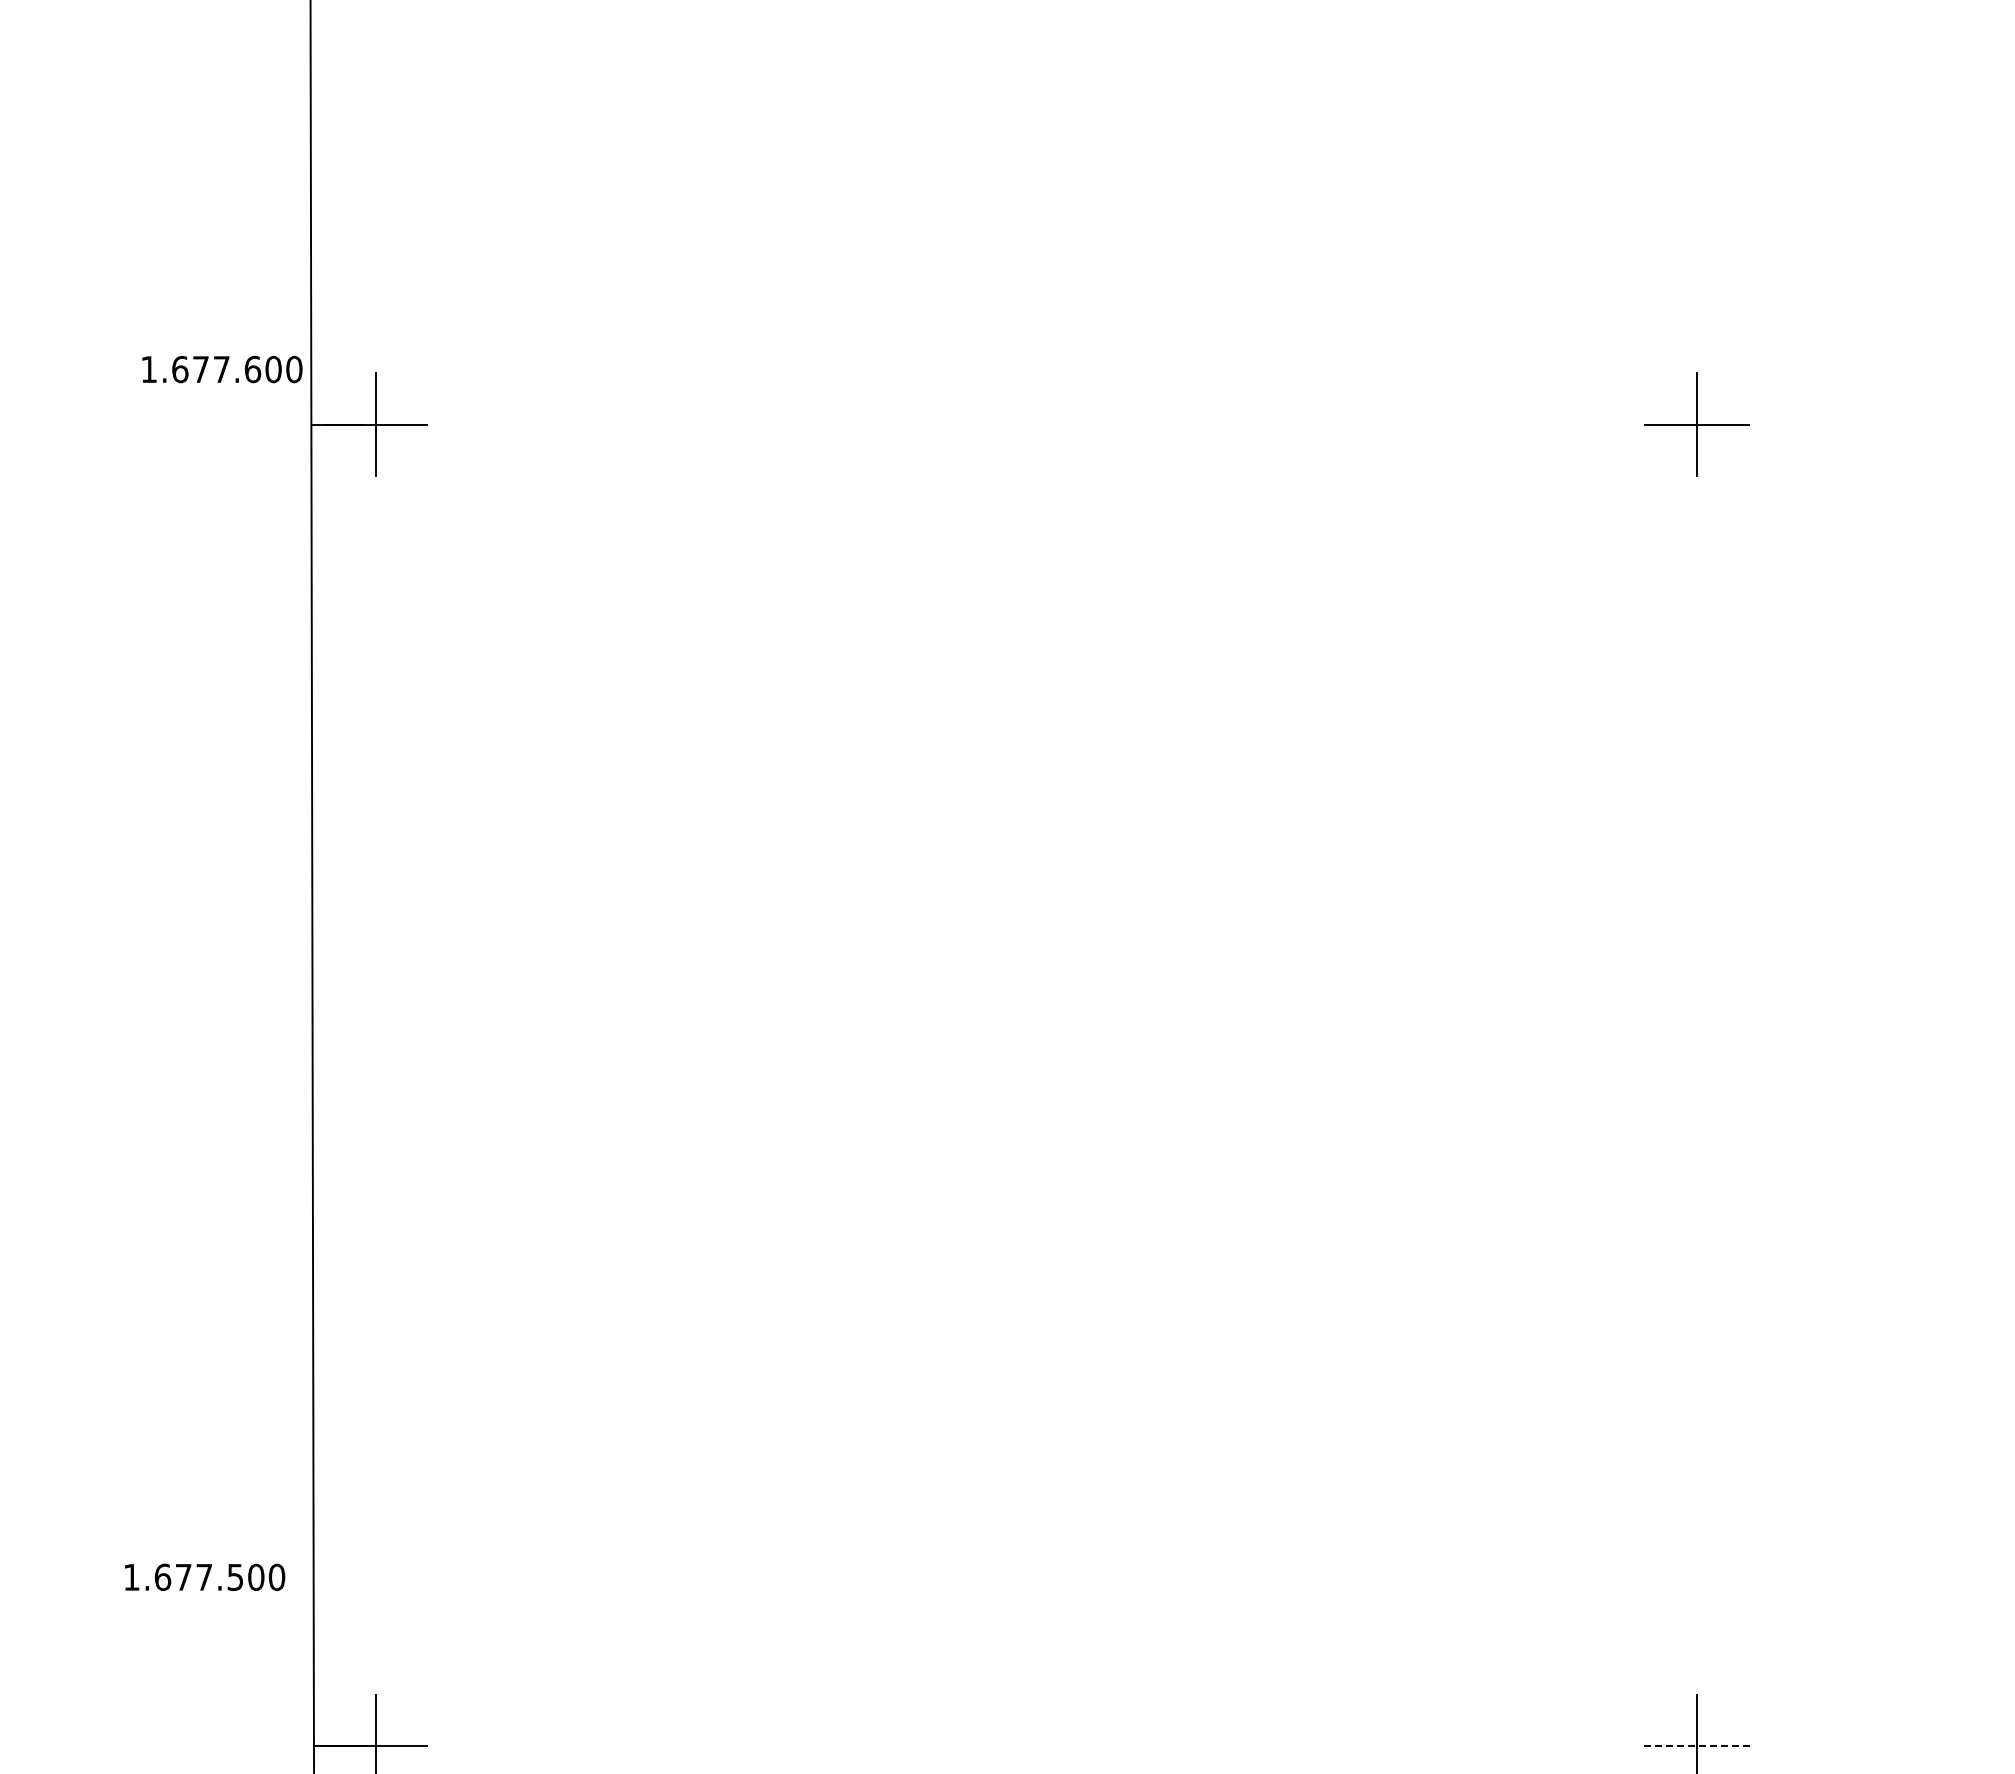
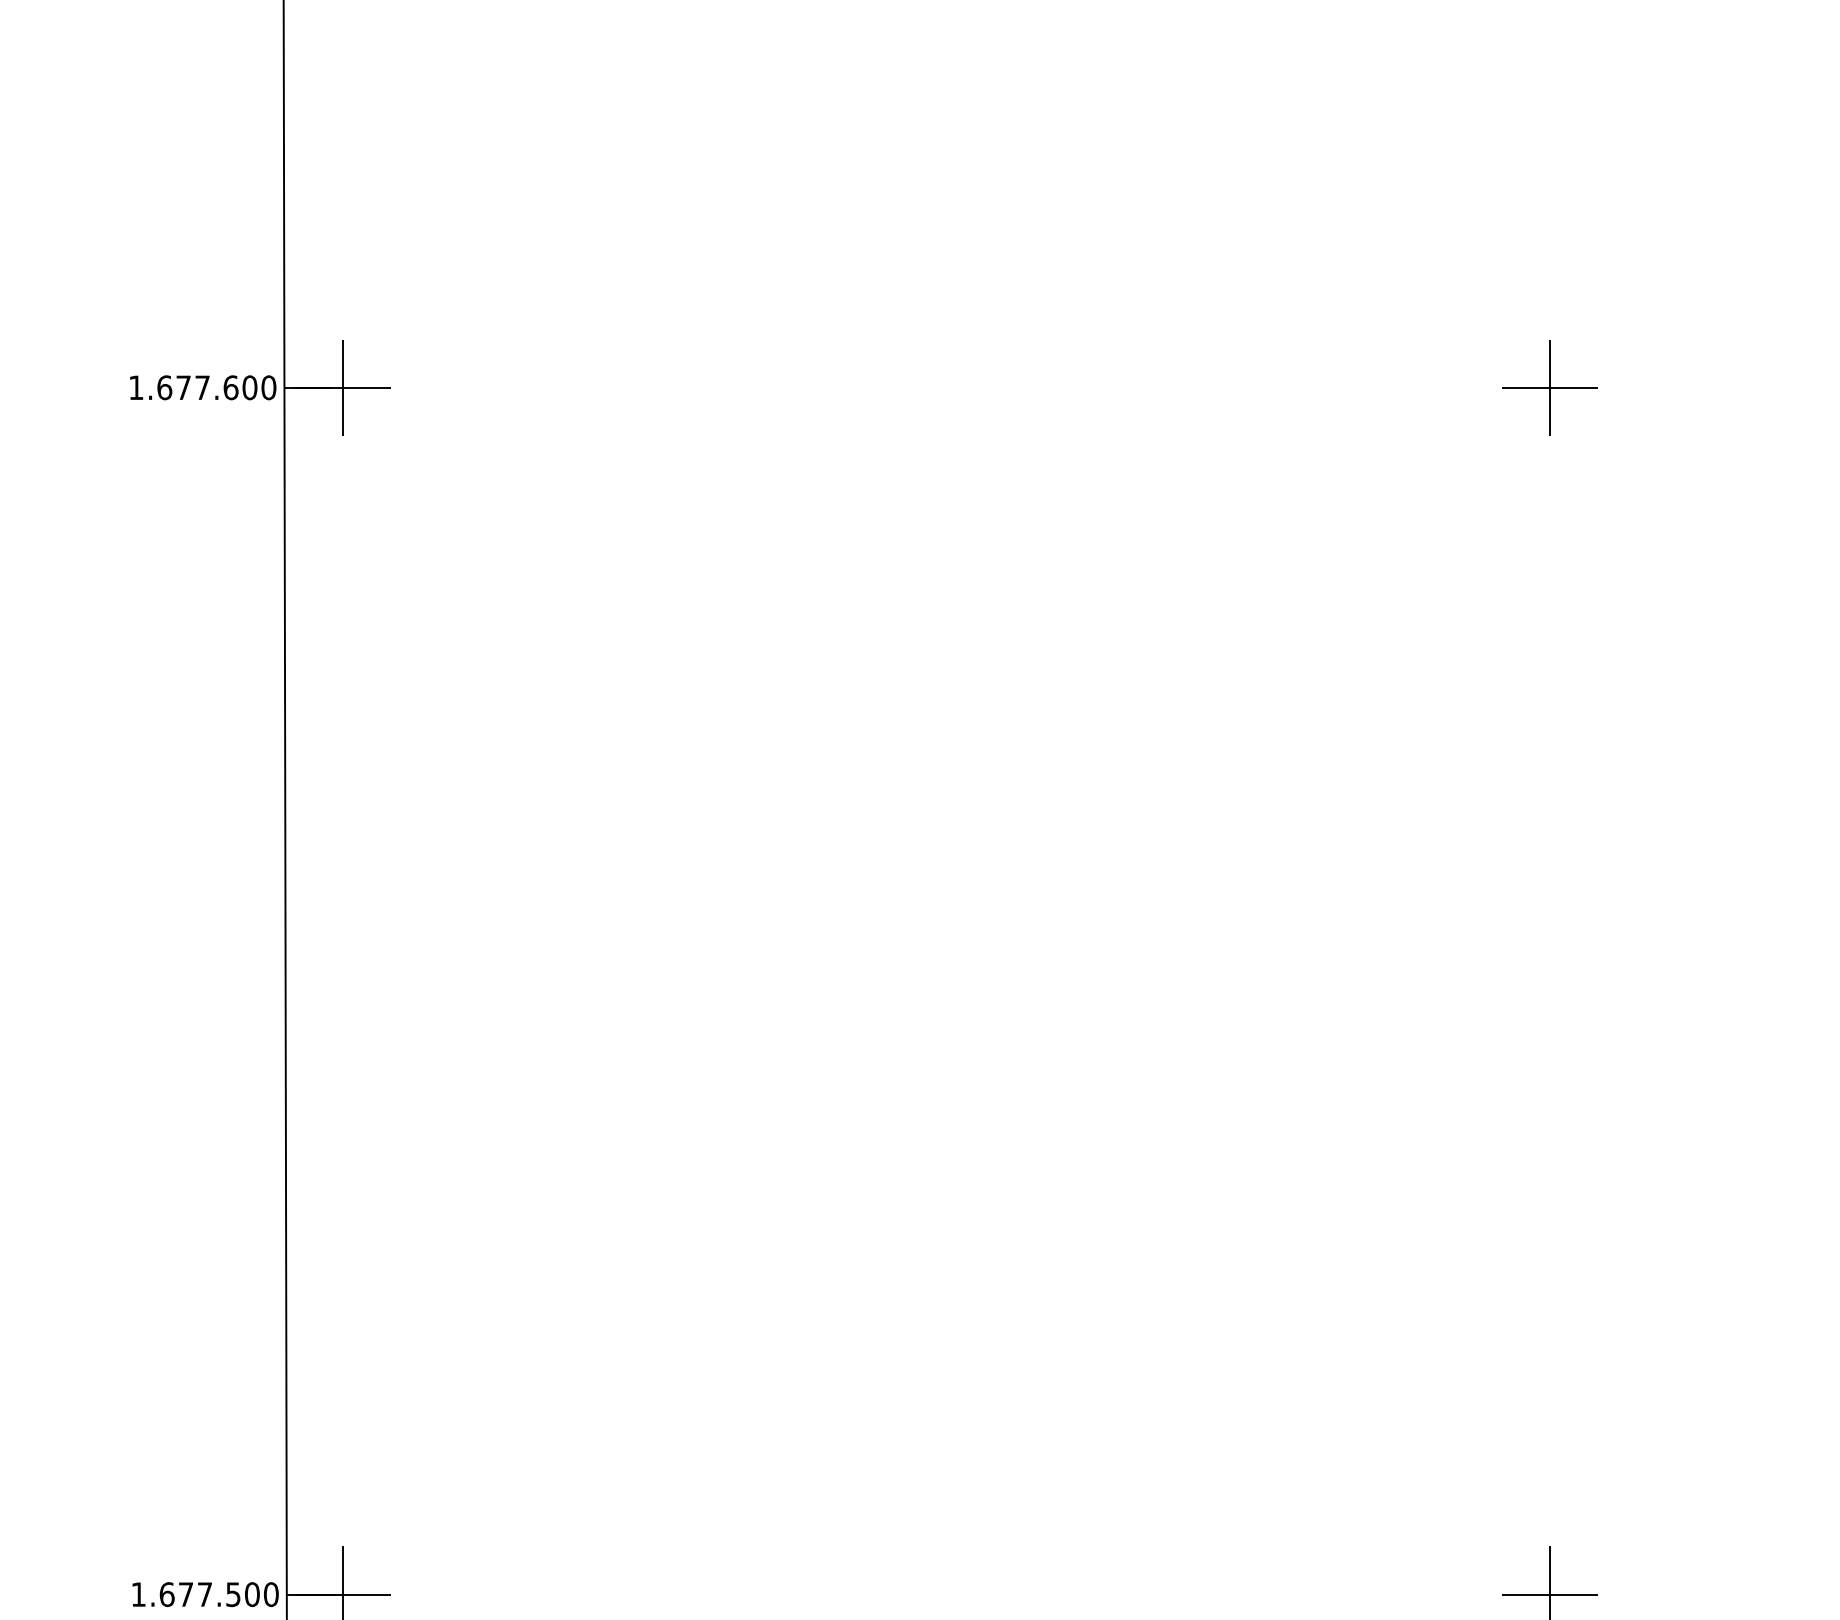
text: (222, 369) -> (203, 387), moved
text: (205, 1576) -> (206, 1593), moved
line: (1697, 1746) -> (1549, 1594), dashed -> solid

